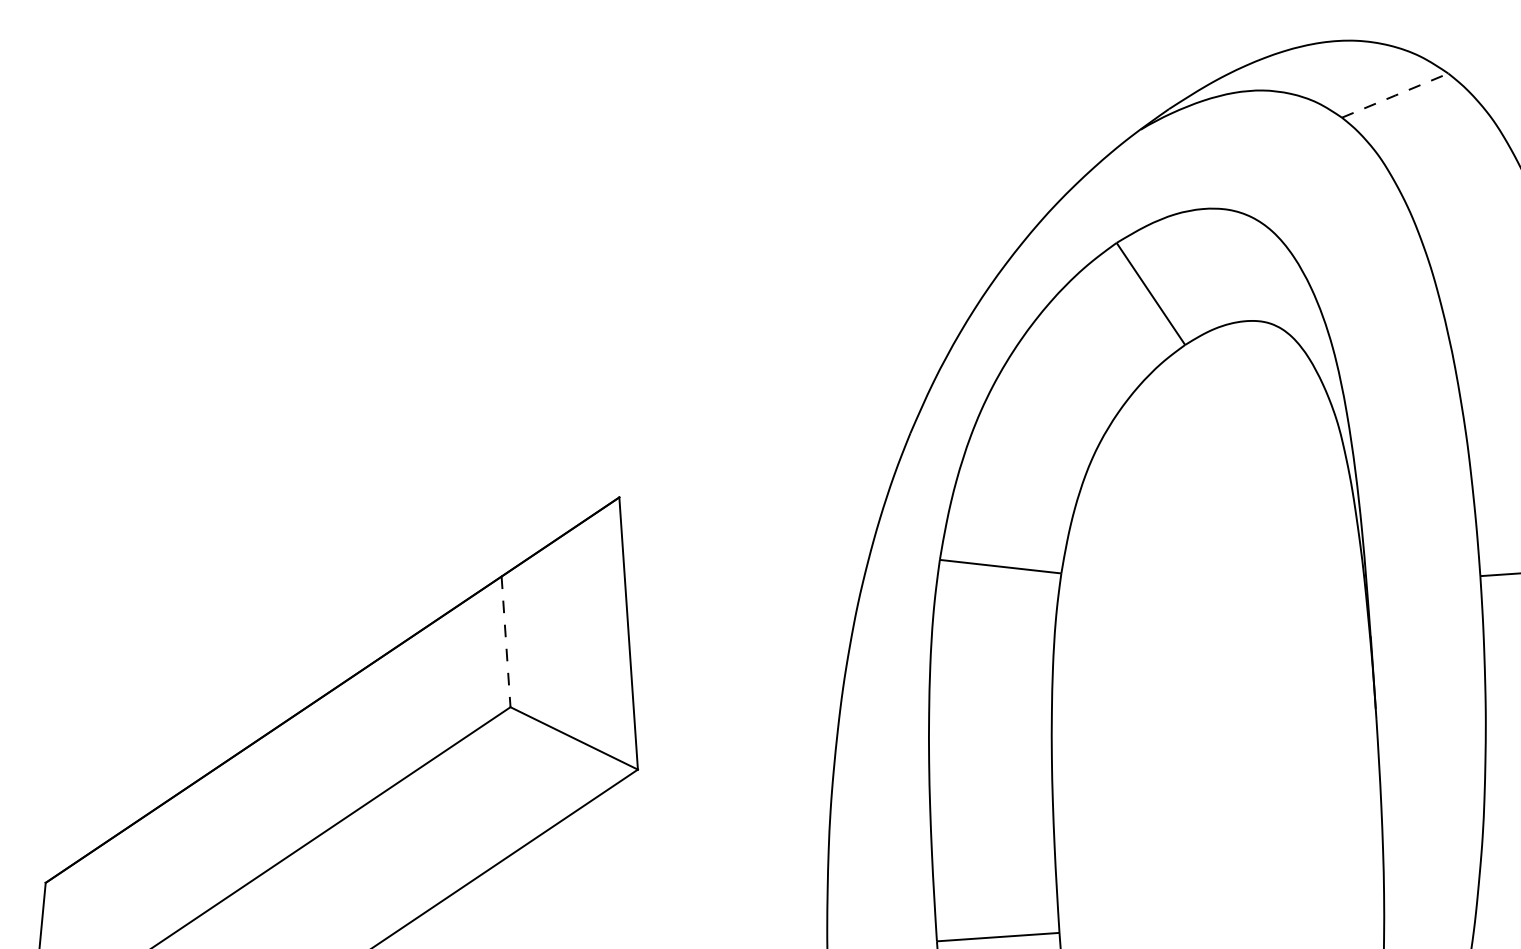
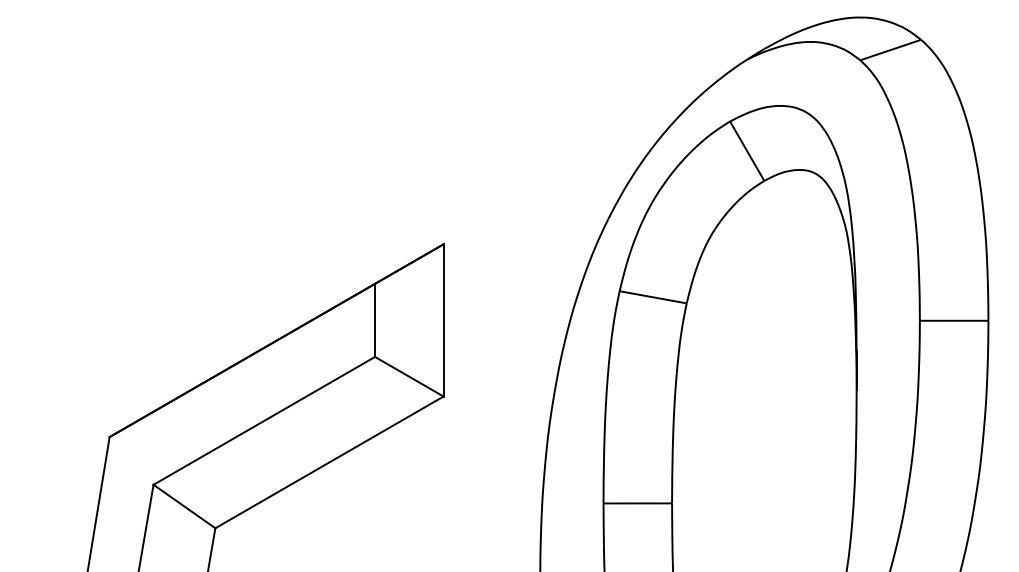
line: (1394, 96) -> (890, 50), dashed -> solid
line: (506, 641) -> (375, 320), dashed -> solid

